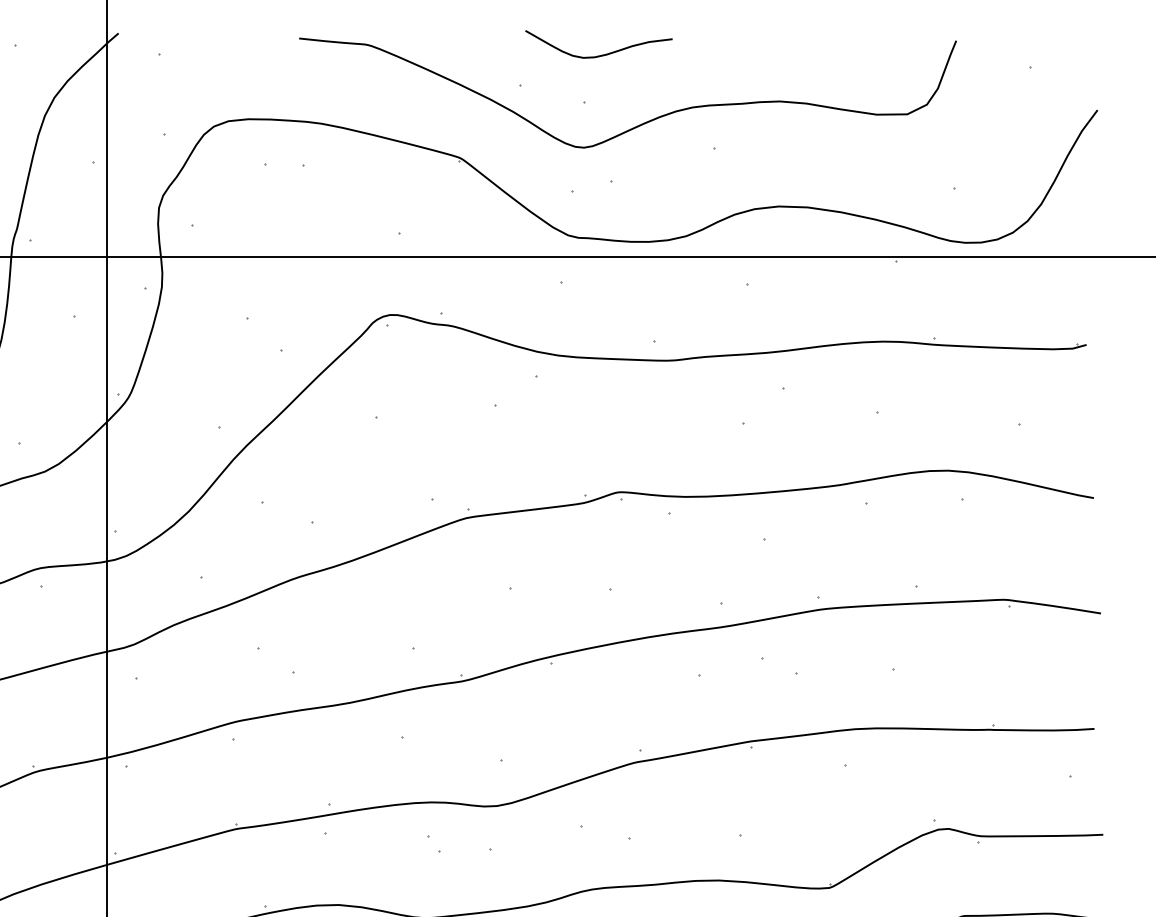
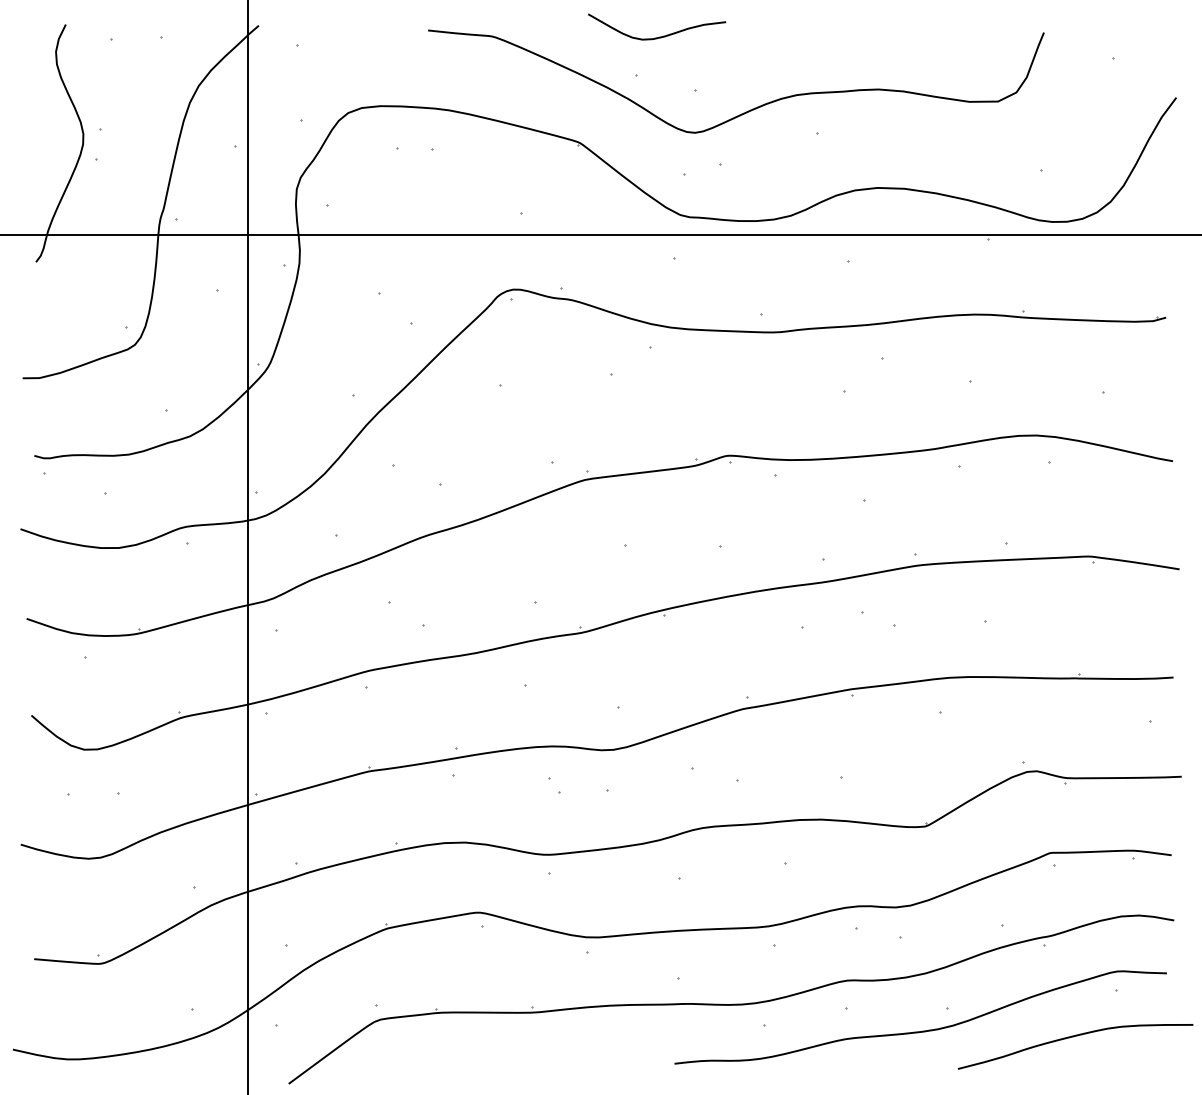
curve: (601, 54) -> (659, 36), moved

